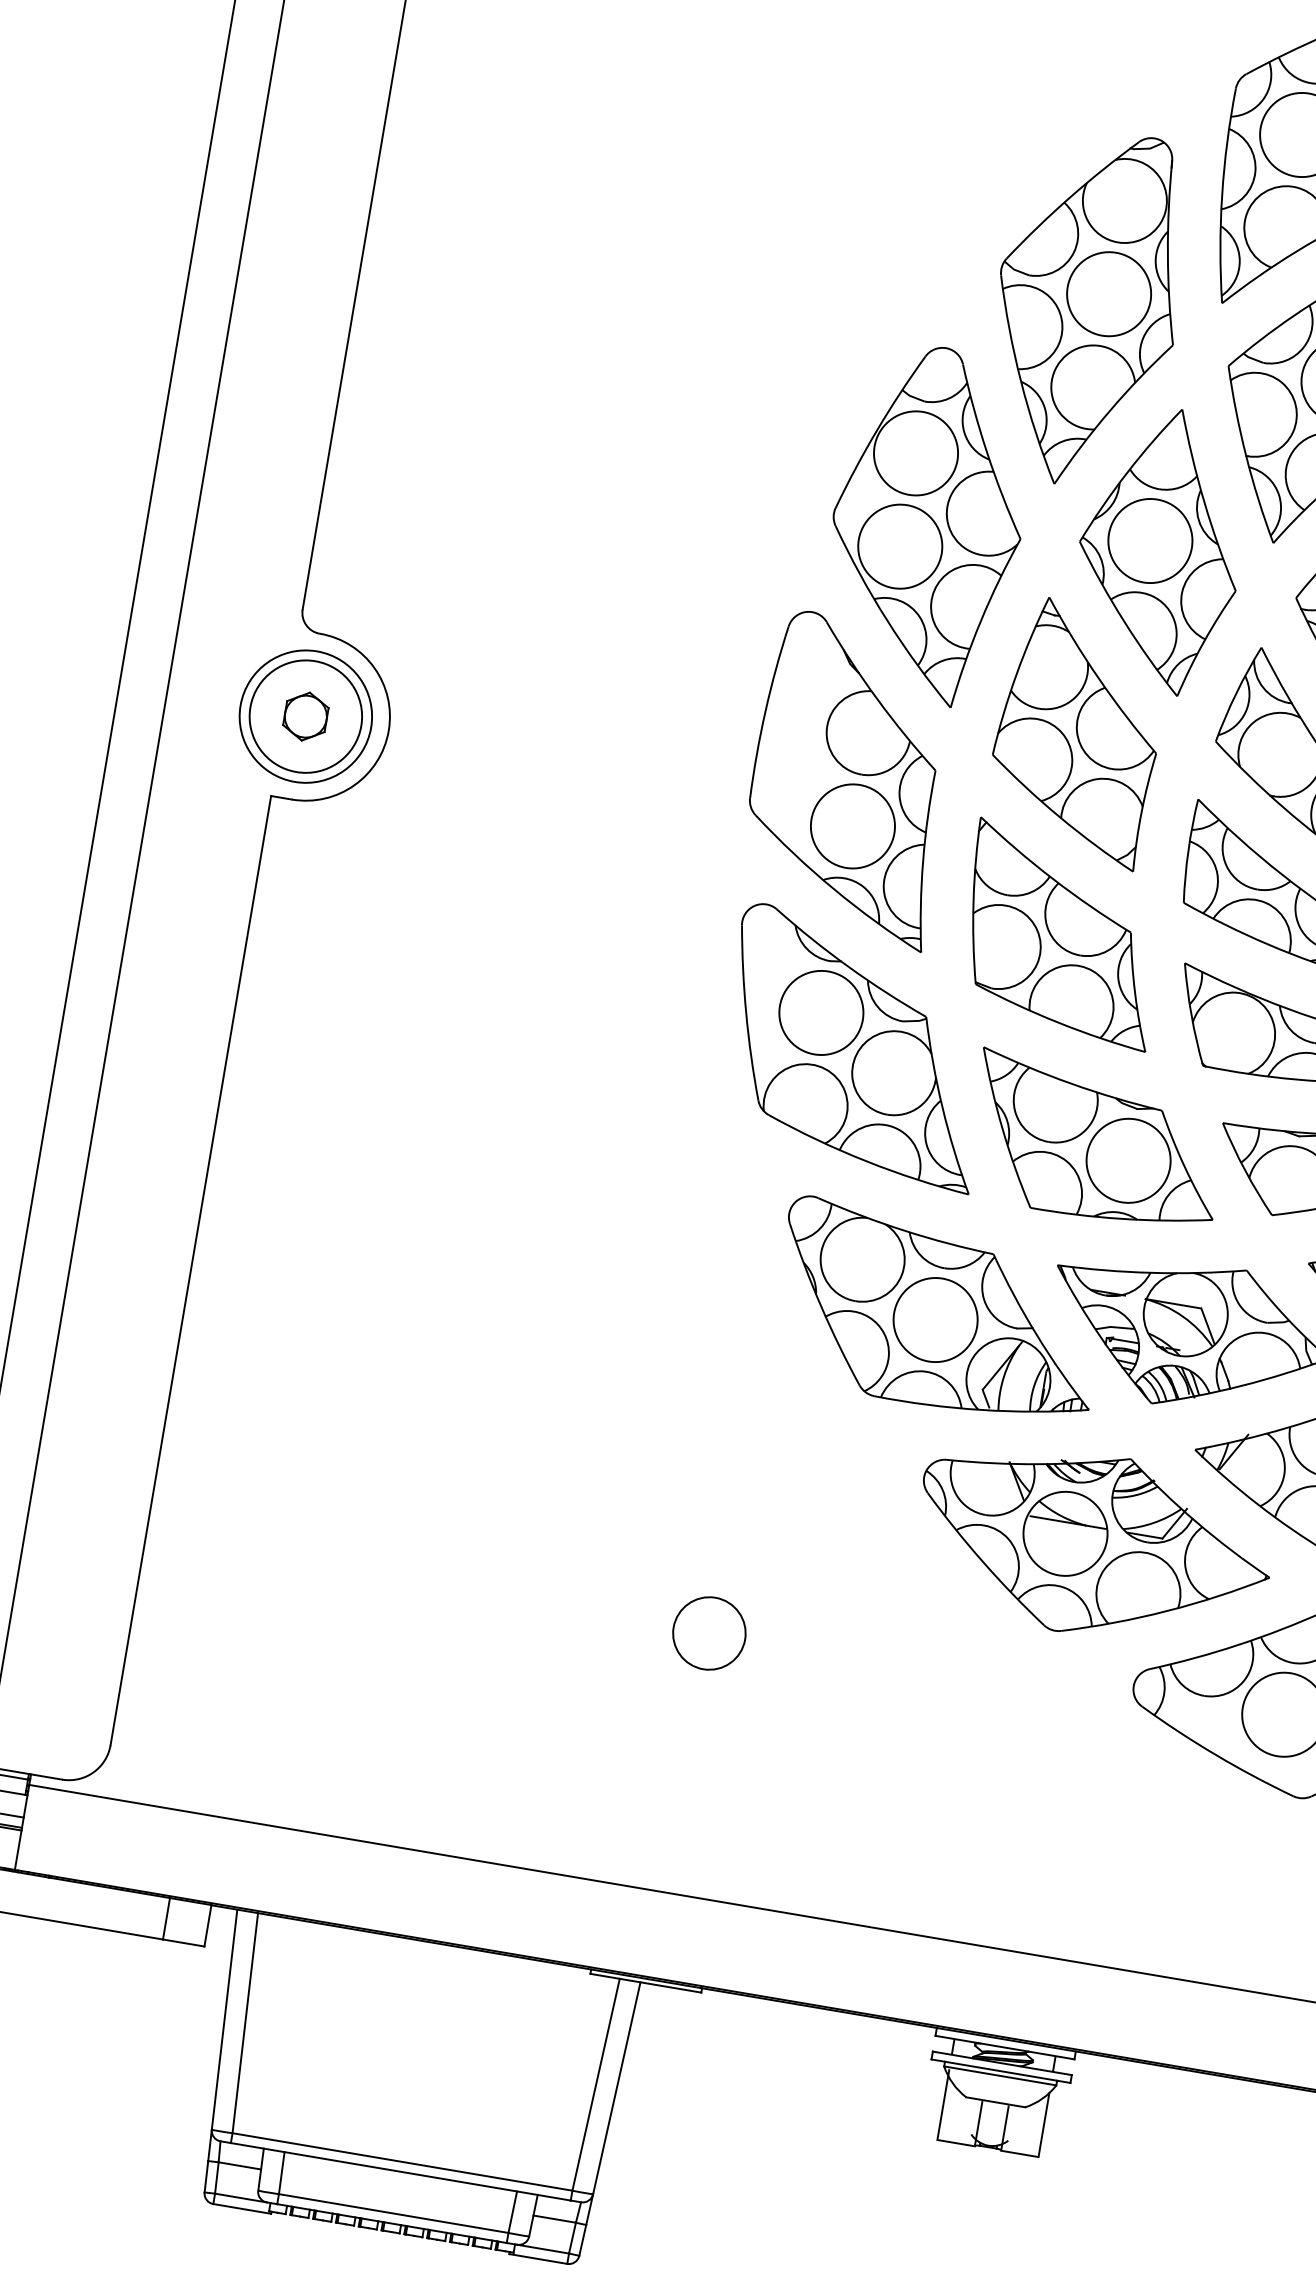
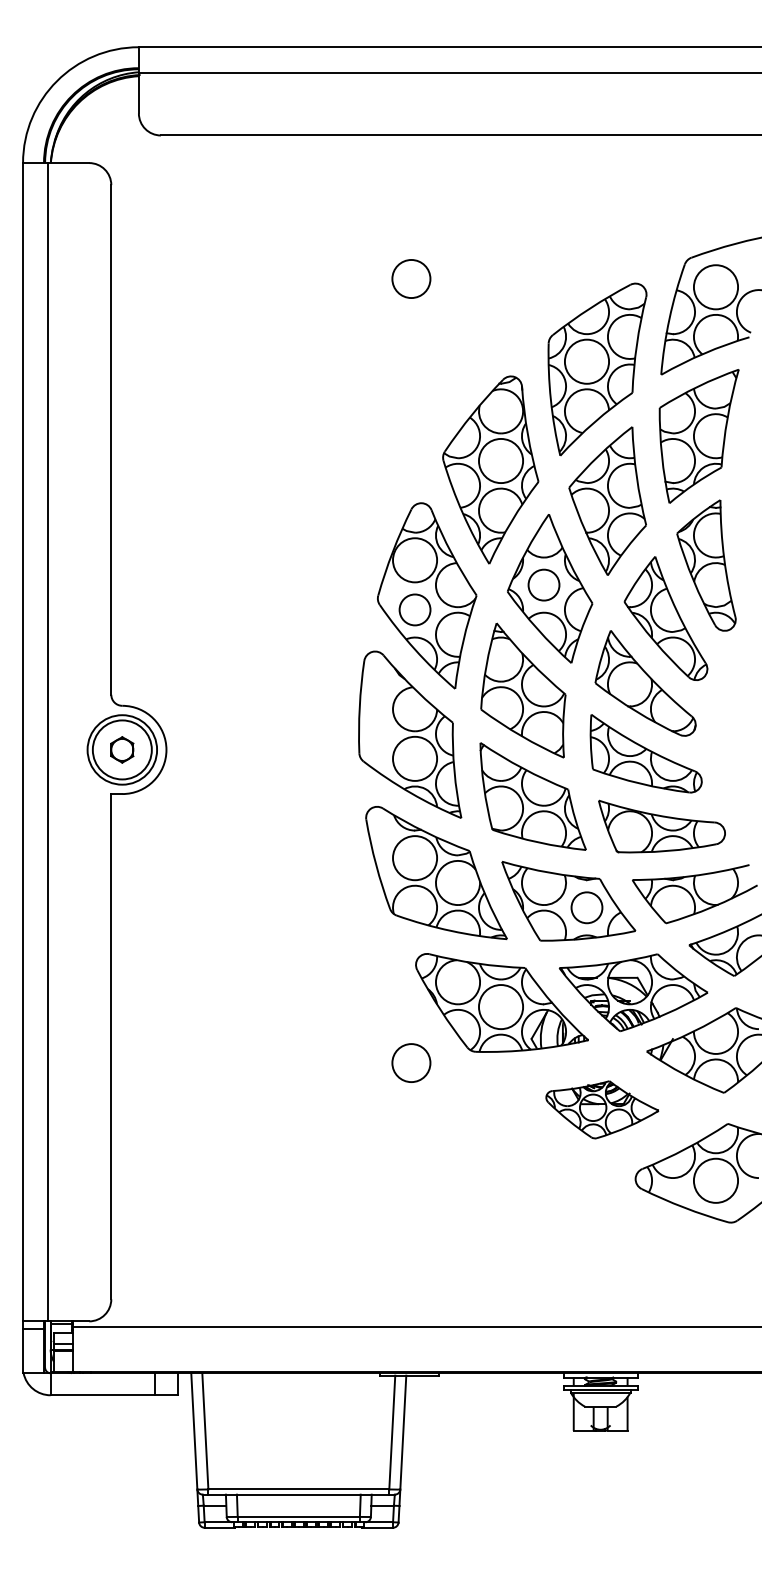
circle: (1149, 541) -> (543, 585), size x0.7
circle: (901, 545) -> (415, 609), size x0.7
circle: (1127, 1160) -> (586, 907), size x0.7
part: (1093, 1544) -> (602, 1109), size x0.6
circle: (709, 1632) -> (411, 1062), moved

